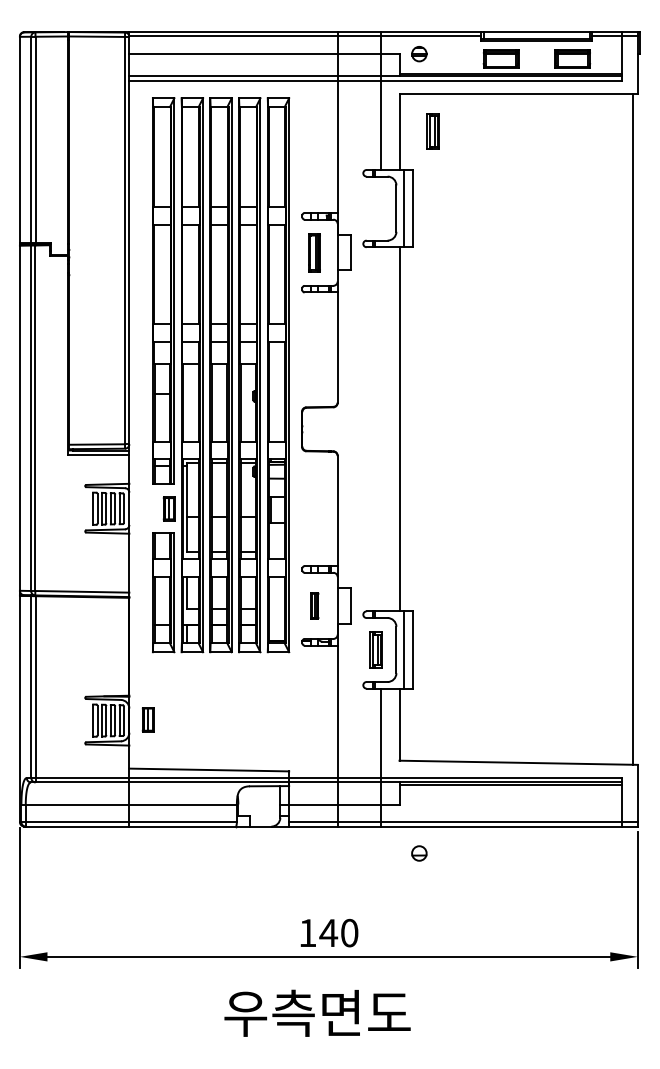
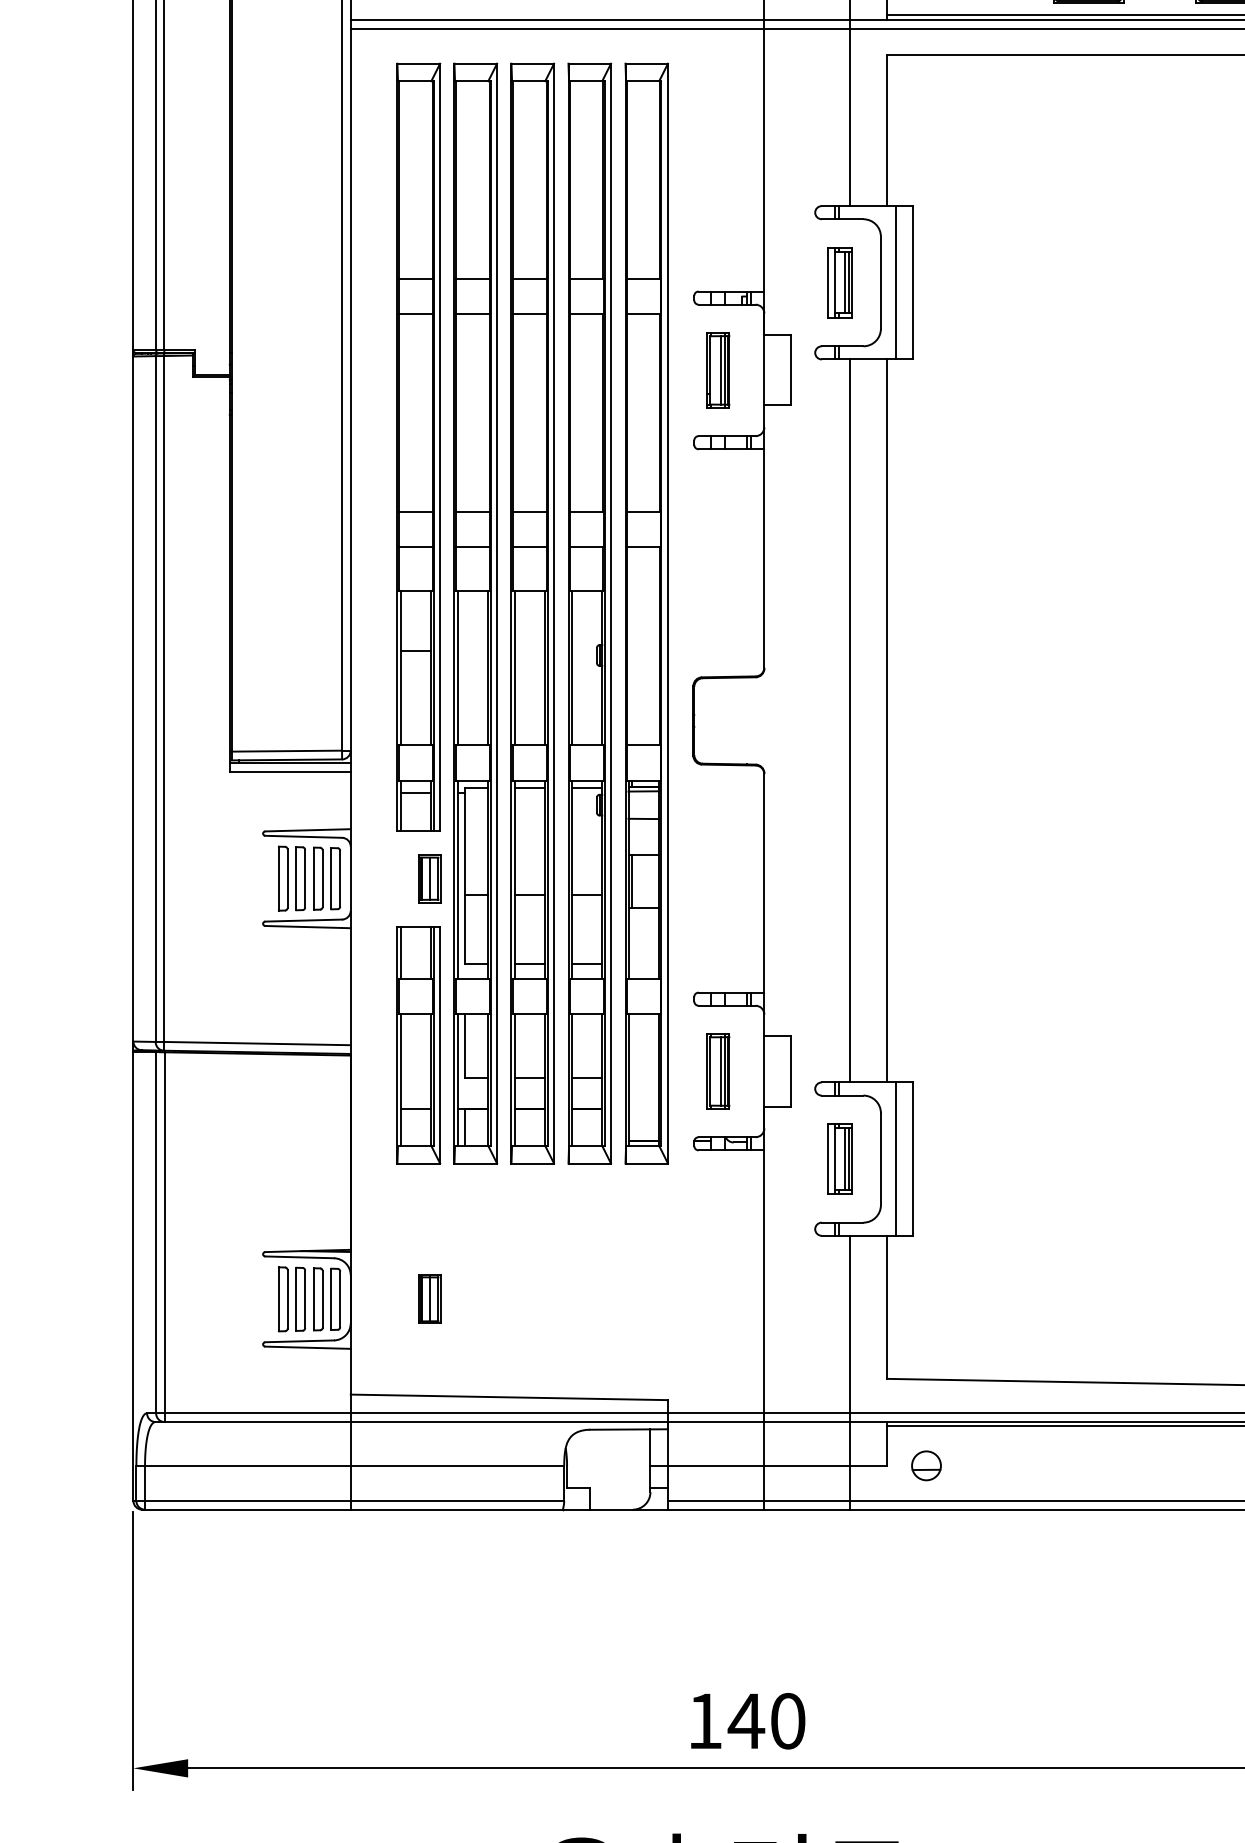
part: (432, 131) -> (839, 282), moved
line: (380, 429) -> (849, 721), added
part: (314, 605) -> (718, 1070), size x1.43
part: (147, 719) -> (428, 1299), moved
part: (419, 853) -> (926, 1465), moved

